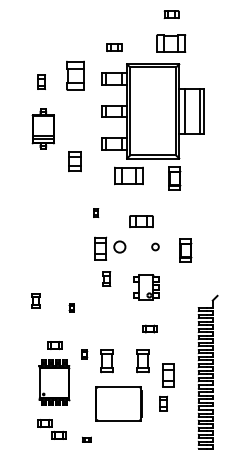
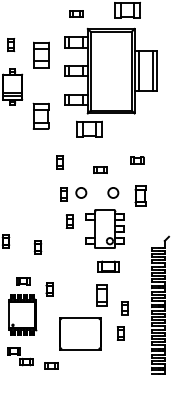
part: (75, 75) -> (41, 55), moved
part: (74, 161) -> (40, 116), size x1.43
part: (174, 178) -> (130, 131), removed
part: (181, 210) -> (136, 160), added
part: (96, 212) -> (60, 161), size x1.67
part: (140, 221) -> (99, 170), size x0.62
circle: (155, 246) -> (113, 192), size x1.67
part: (100, 248) -> (63, 194), size x0.62
part: (145, 287) -> (104, 229), size x1.67
part: (71, 307) -> (37, 247), size x1.67
part: (149, 328) -> (107, 266), size x1.67
part: (84, 354) -> (49, 289), size x1.43
part: (106, 361) -> (69, 295), removed
part: (168, 375) -> (124, 308), size x0.62
part: (86, 439) -> (51, 365), size x1.67

